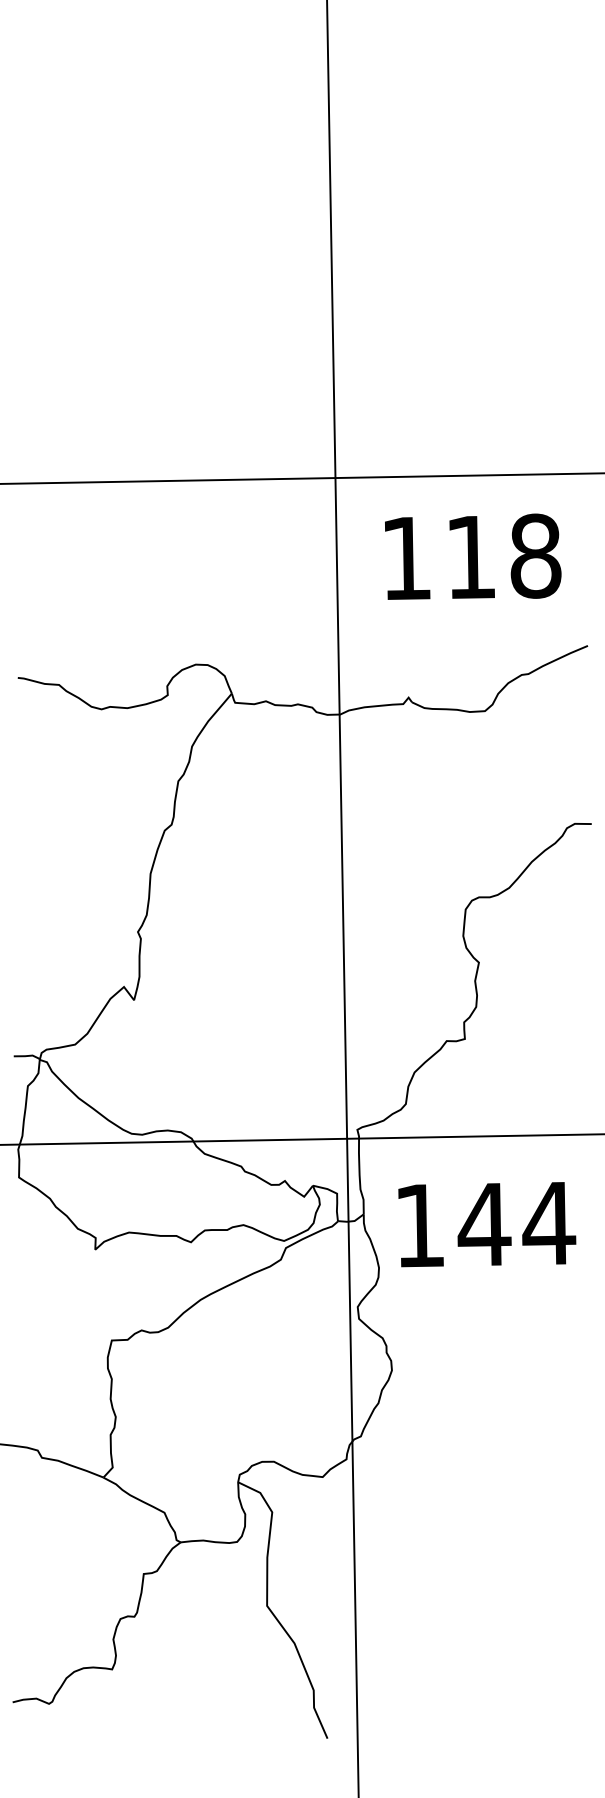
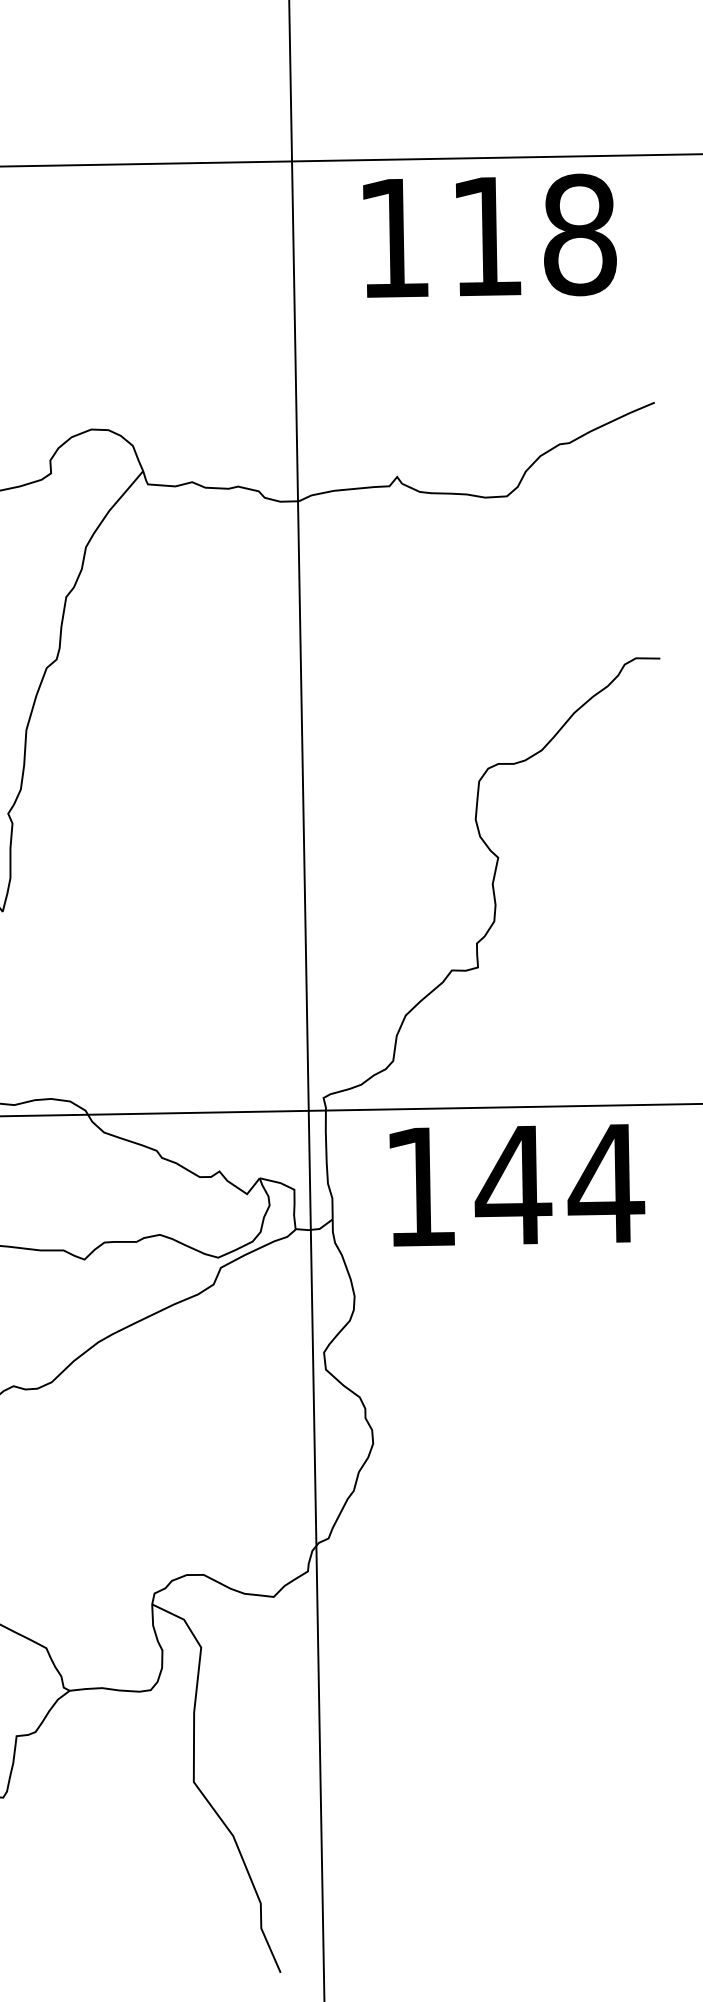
text: (473, 556) -> (490, 235), moved
text: (487, 1224) -> (517, 1185), moved

